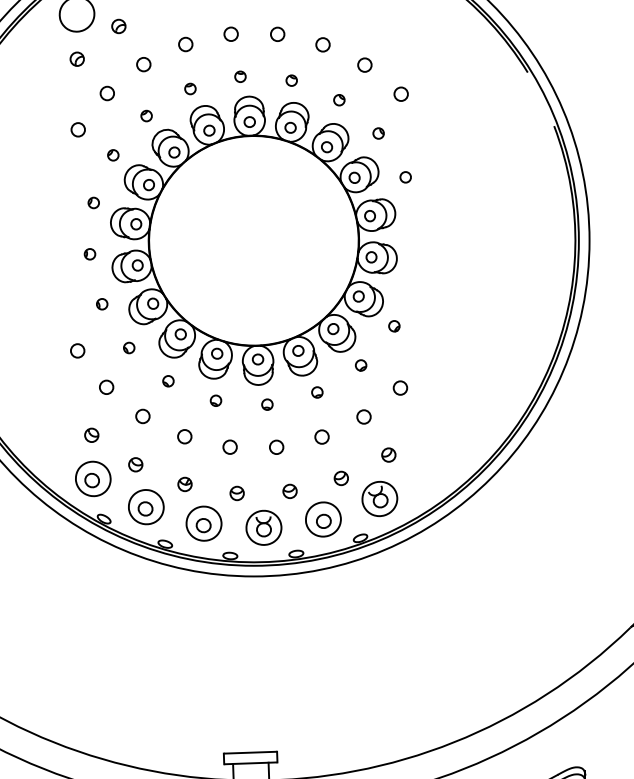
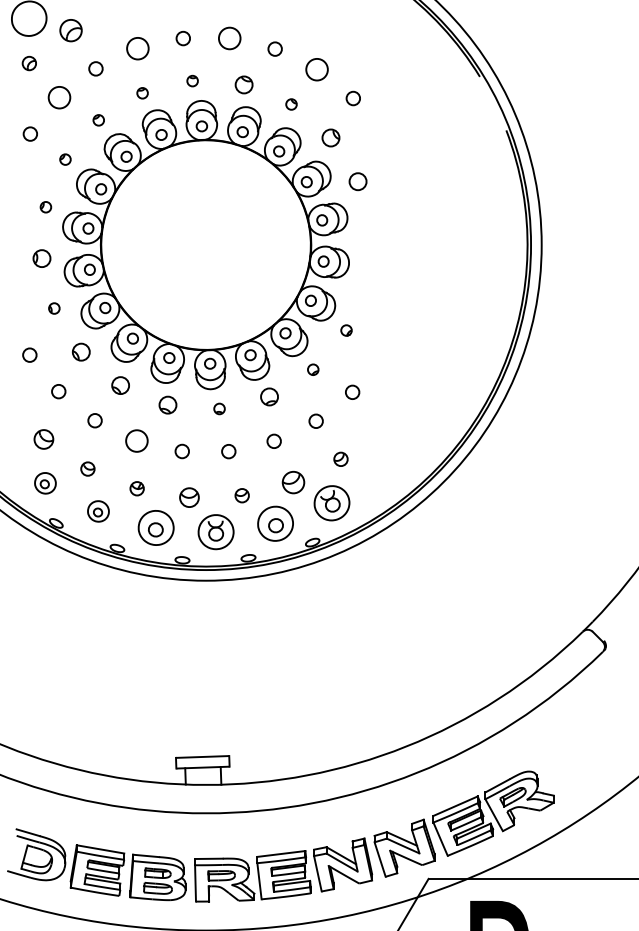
part: (118, 26) -> (70, 30), size x1.6
circle: (277, 34) -> (229, 38), size x1.6
circle: (185, 44) -> (137, 48), size x1.6
circle: (364, 64) -> (316, 68), size x1.6
part: (291, 80) -> (243, 84), size x1.6
circle: (107, 93) -> (59, 97), size x1.6
part: (378, 133) -> (330, 137), size x1.6
circle: (405, 177) -> (357, 181), size x1.6
part: (90, 254) -> (42, 258), size x1.6
part: (129, 348) -> (81, 352), size x1.6
part: (168, 381) -> (120, 385), size x1.6
part: (317, 392) -> (269, 396), size x1.6
part: (216, 400) -> (168, 404), size x1.6
part: (91, 435) -> (43, 439), size x1.4
circle: (184, 436) -> (136, 440), size x1.6
part: (341, 478) -> (293, 482), size x1.6
part: (93, 479) -> (45, 483), size x0.6
part: (236, 493) -> (188, 497), size x1.4
part: (146, 507) -> (98, 511), size x0.6

